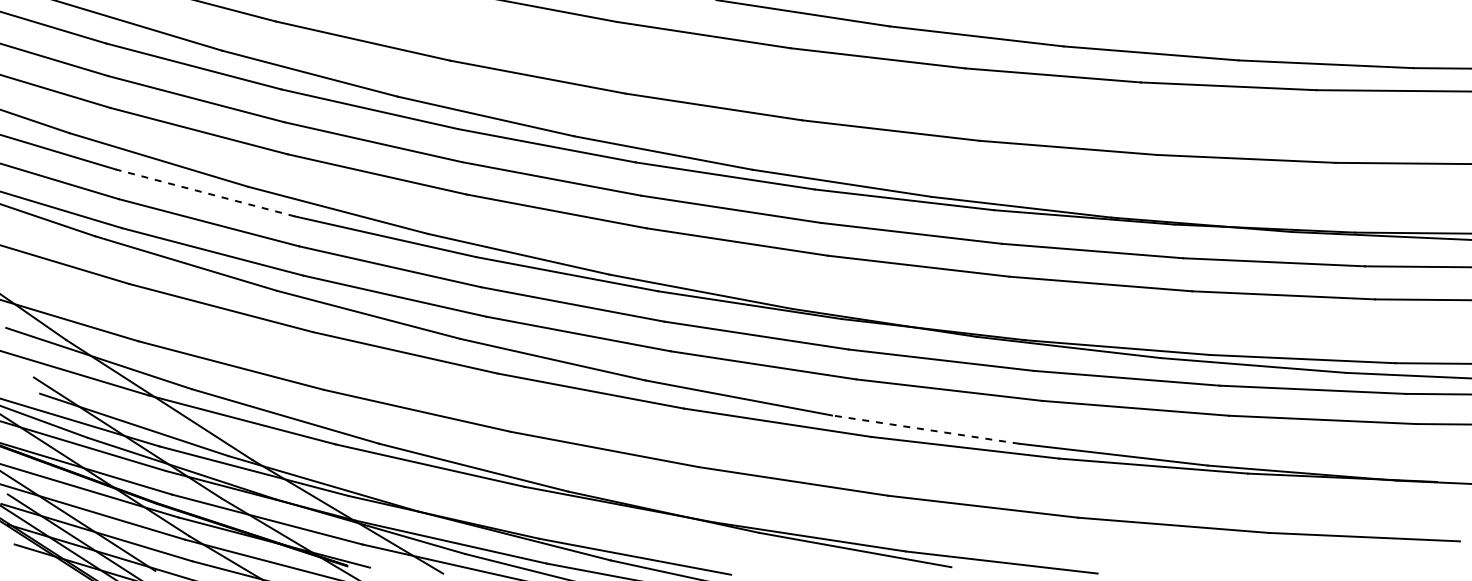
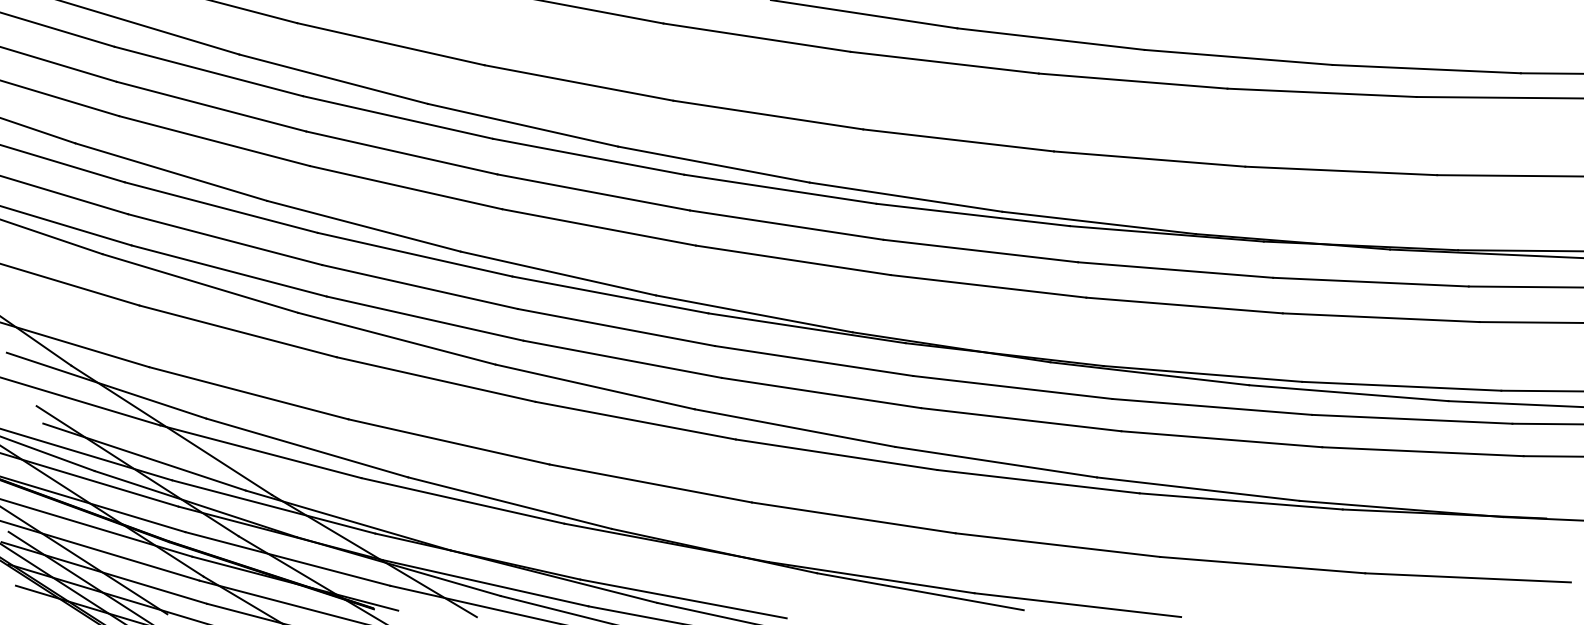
line: (205, 192) -> (221, 207), dashed -> solid
line: (926, 429) -> (996, 462), dashed -> solid

